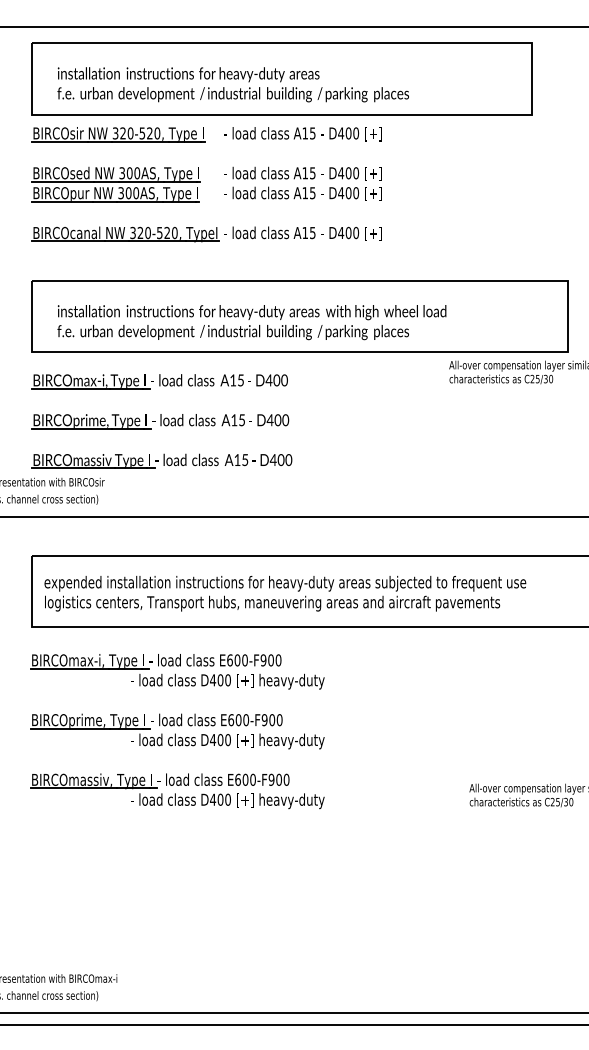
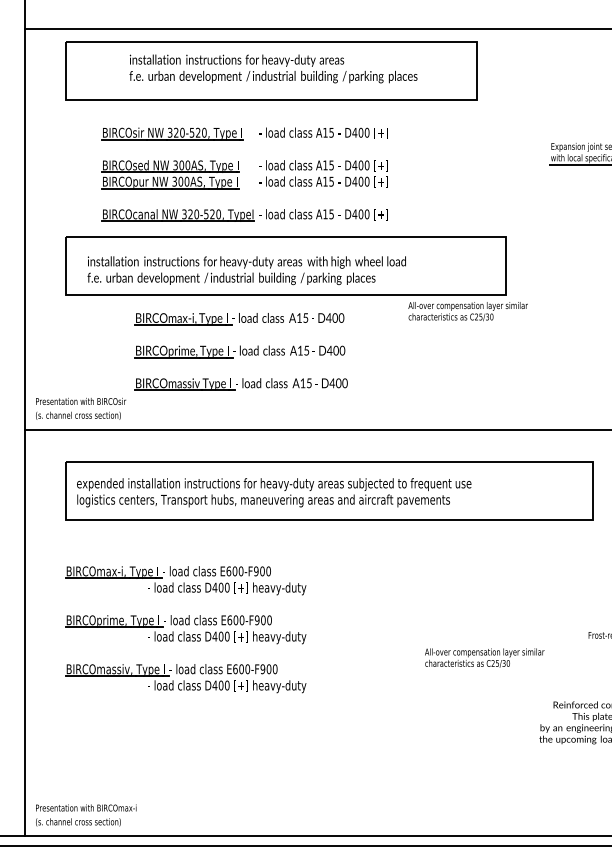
text: (233, 84) -> (273, 68), moved
part: (206, 184) -> (244, 174), moved
part: (161, 421) -> (240, 351), moved
part: (177, 731) -> (185, 629), moved

